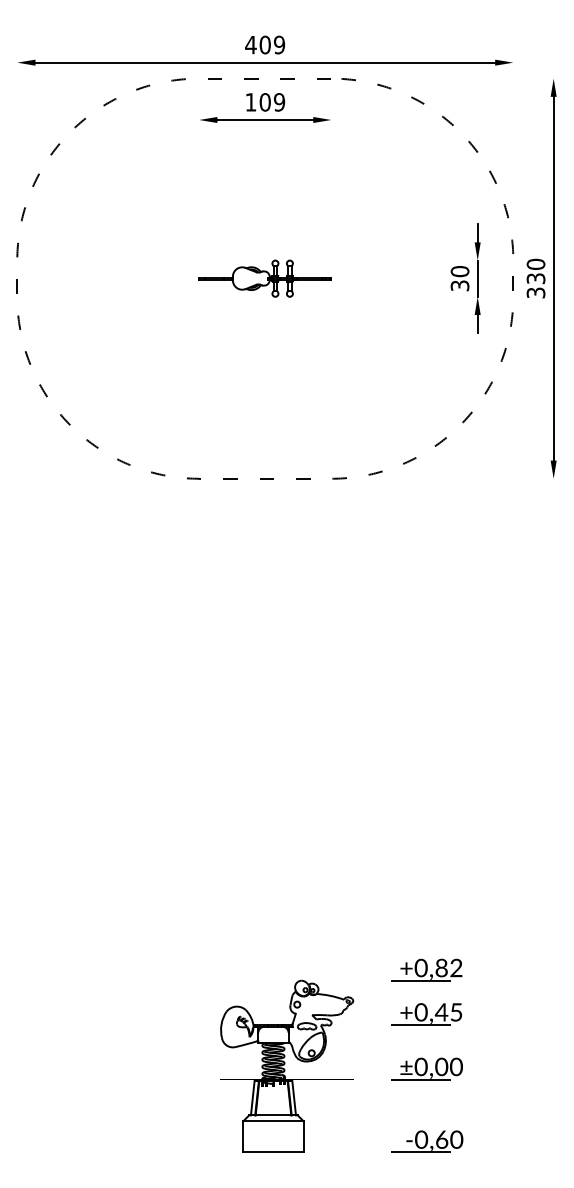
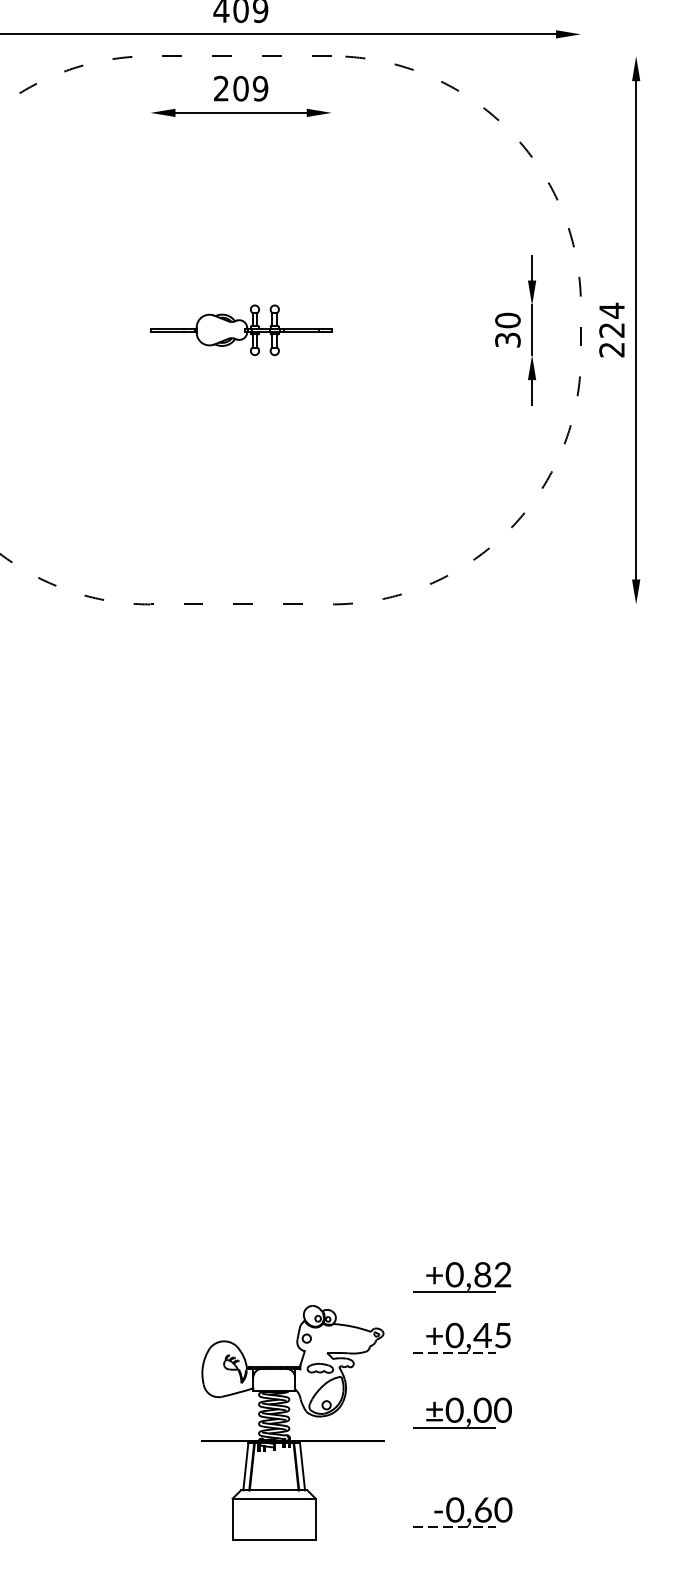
text: (250, 102) -> (220, 88), 109 -> 209
text: (535, 278) -> (611, 330), 330 -> 224
line: (421, 1025) -> (455, 1353), solid -> dashed
part: (287, 1065) -> (293, 1422), moved
line: (421, 1152) -> (455, 1527), solid -> dashed

